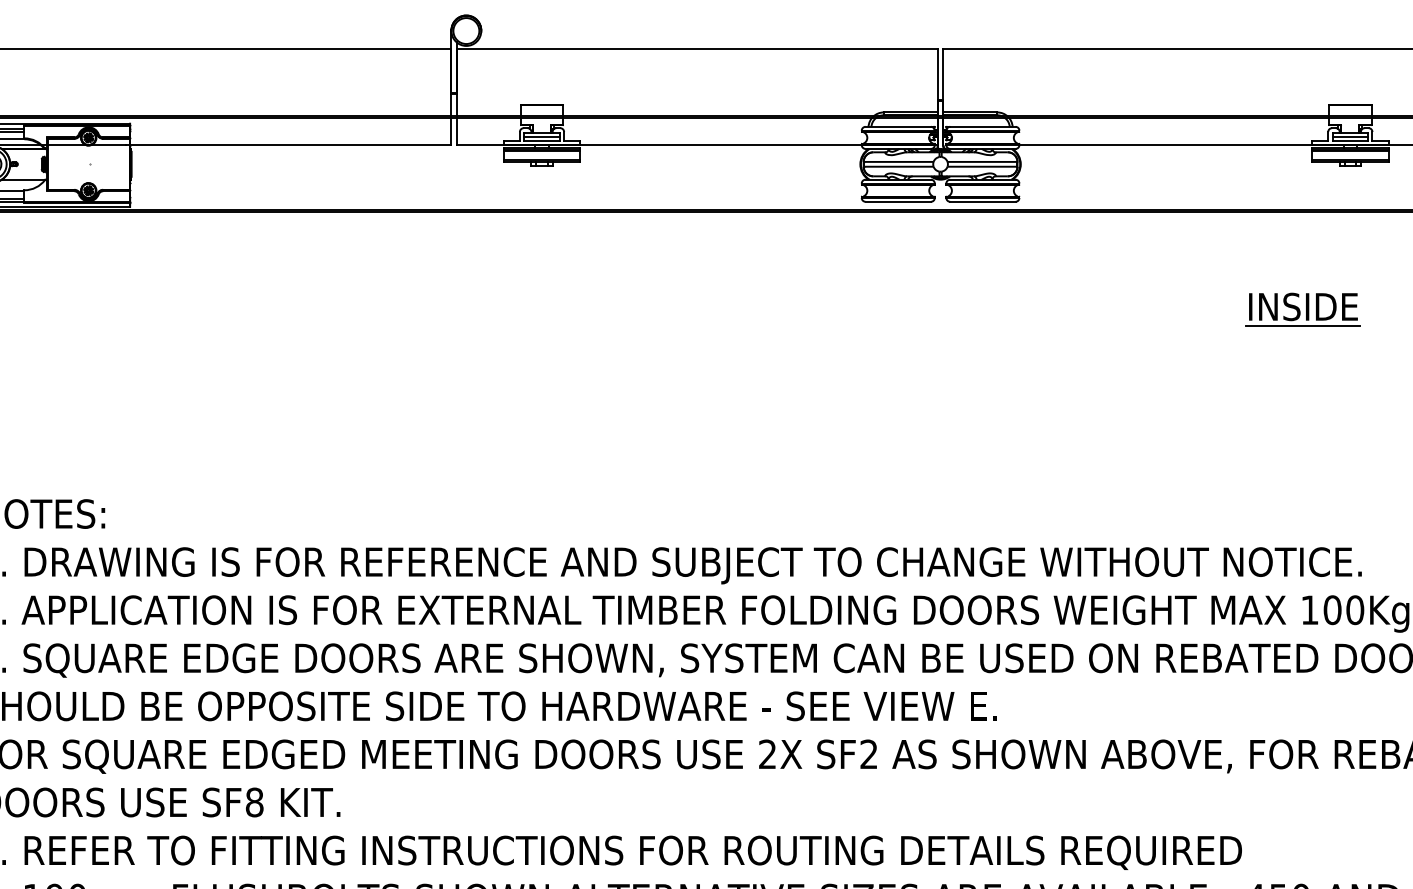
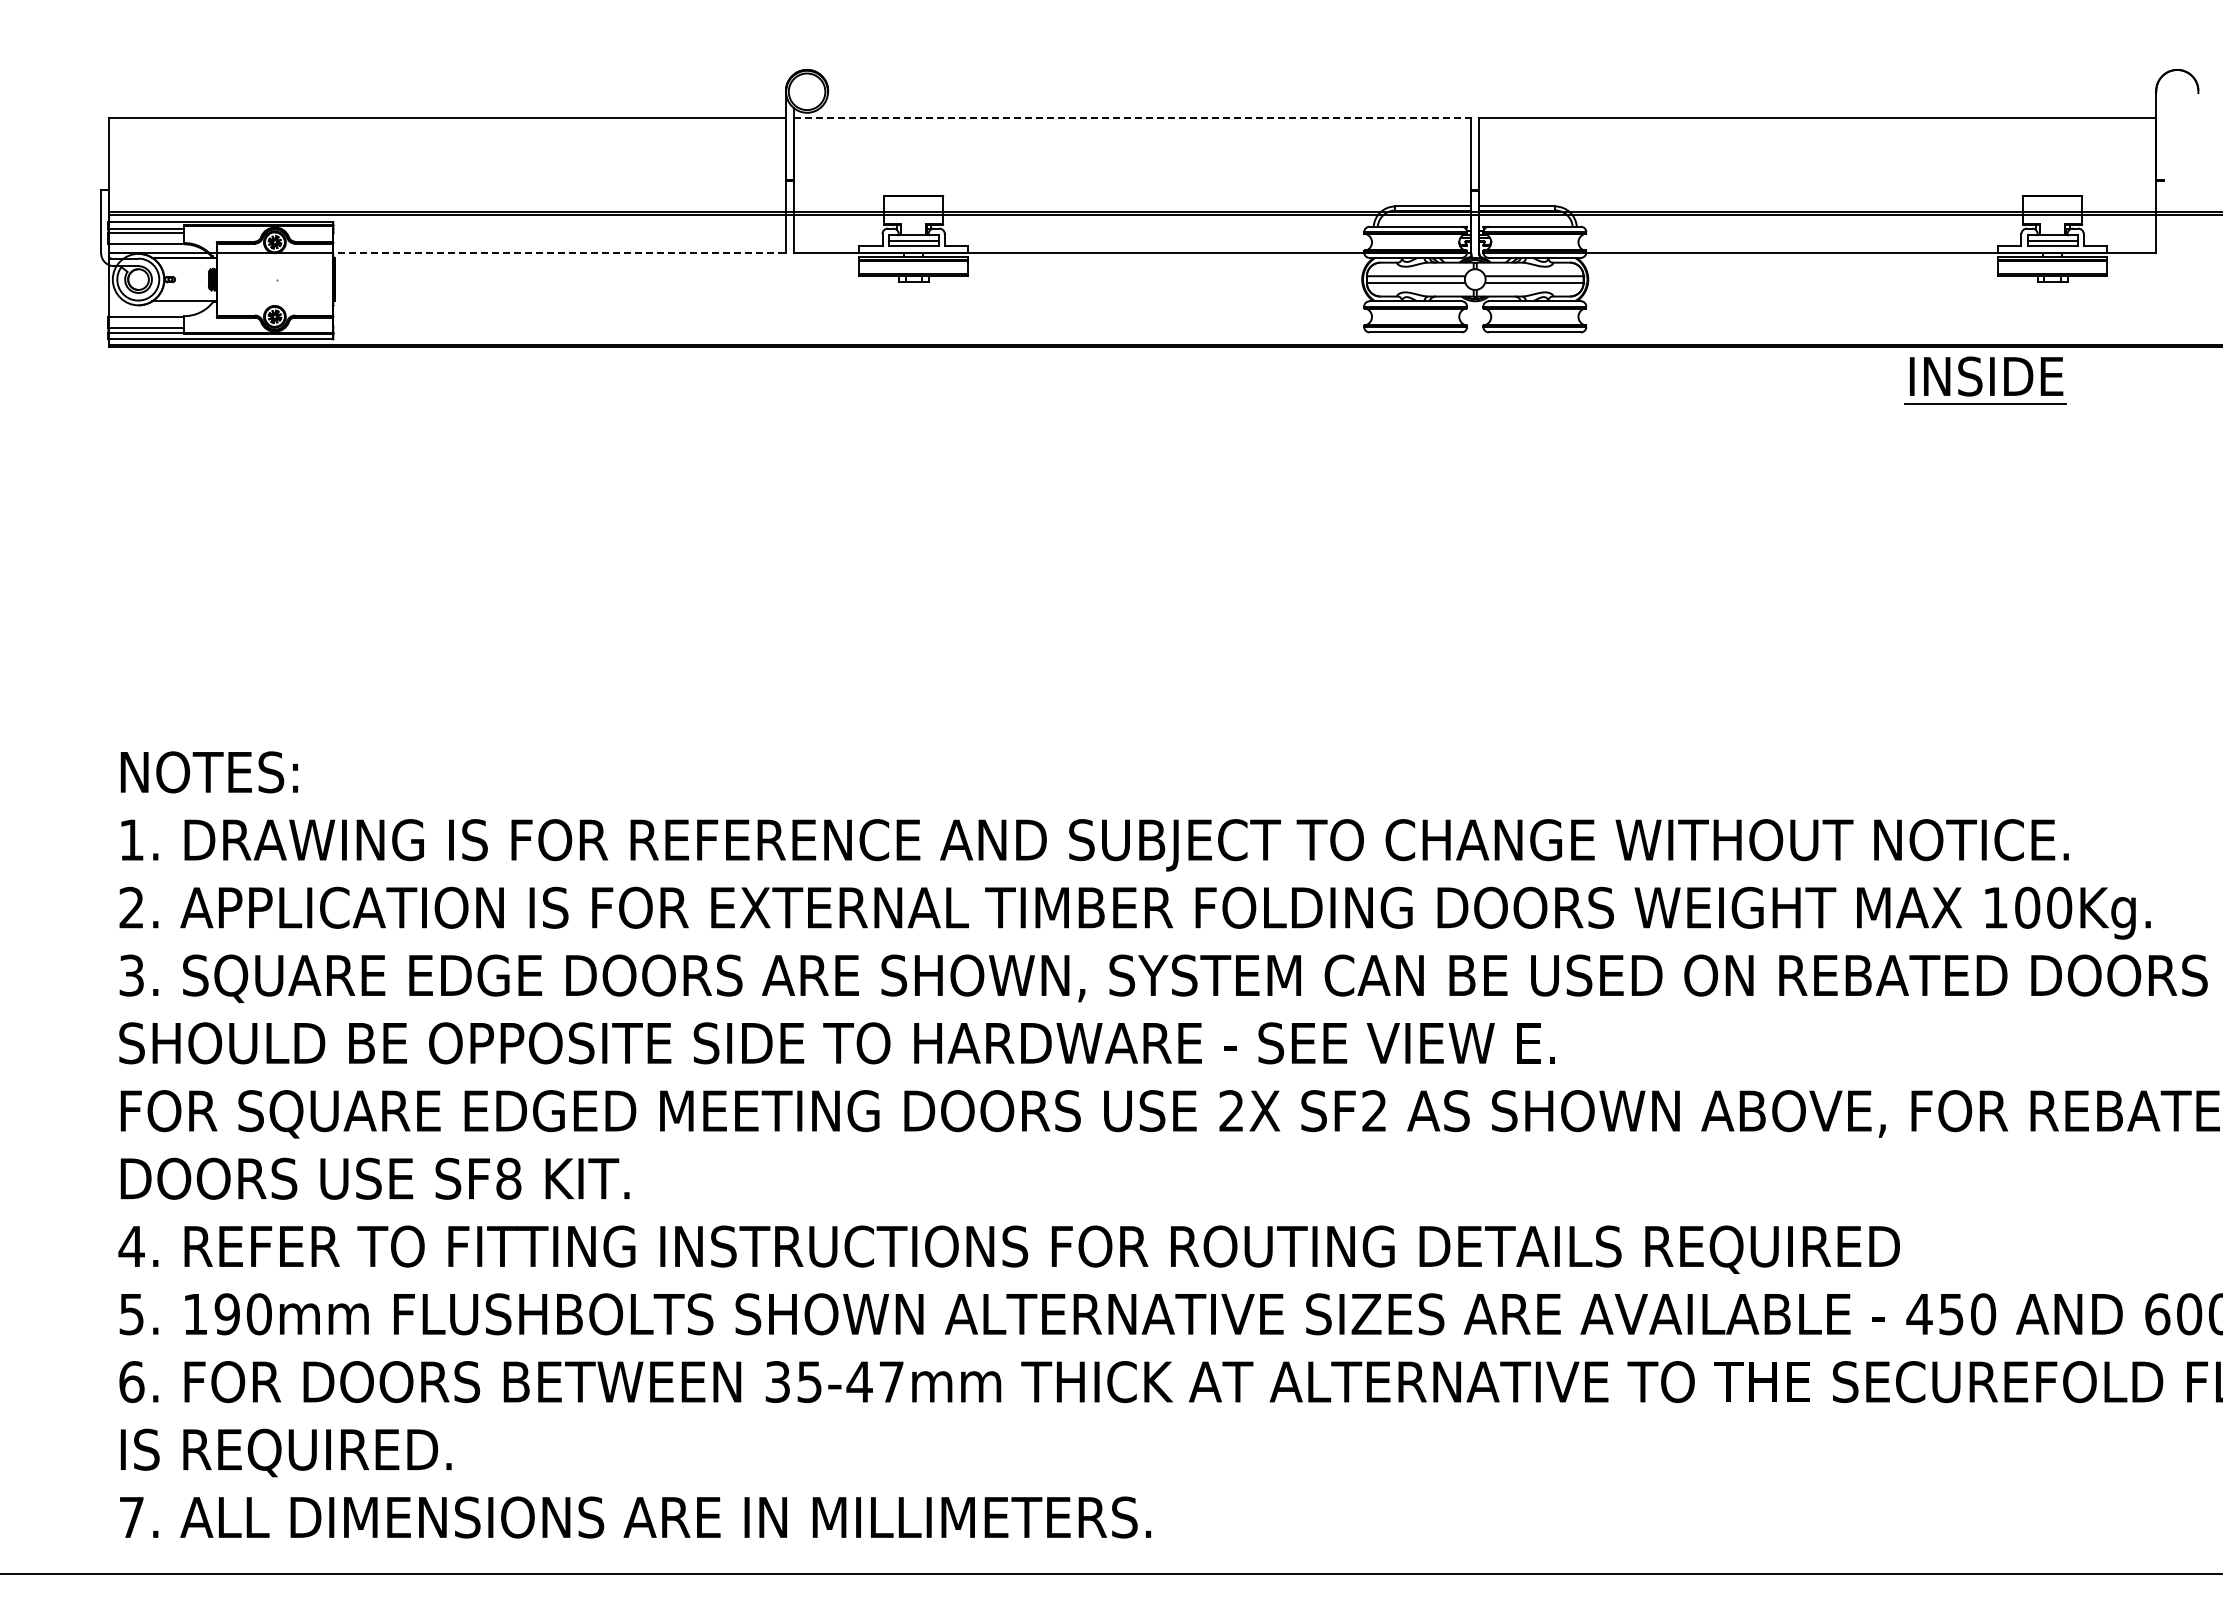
line: (697, 49) -> (1132, 117), solid -> dashed
line: (288, 145) -> (556, 253), solid -> dashed
part: (1302, 309) -> (1985, 380), moved

